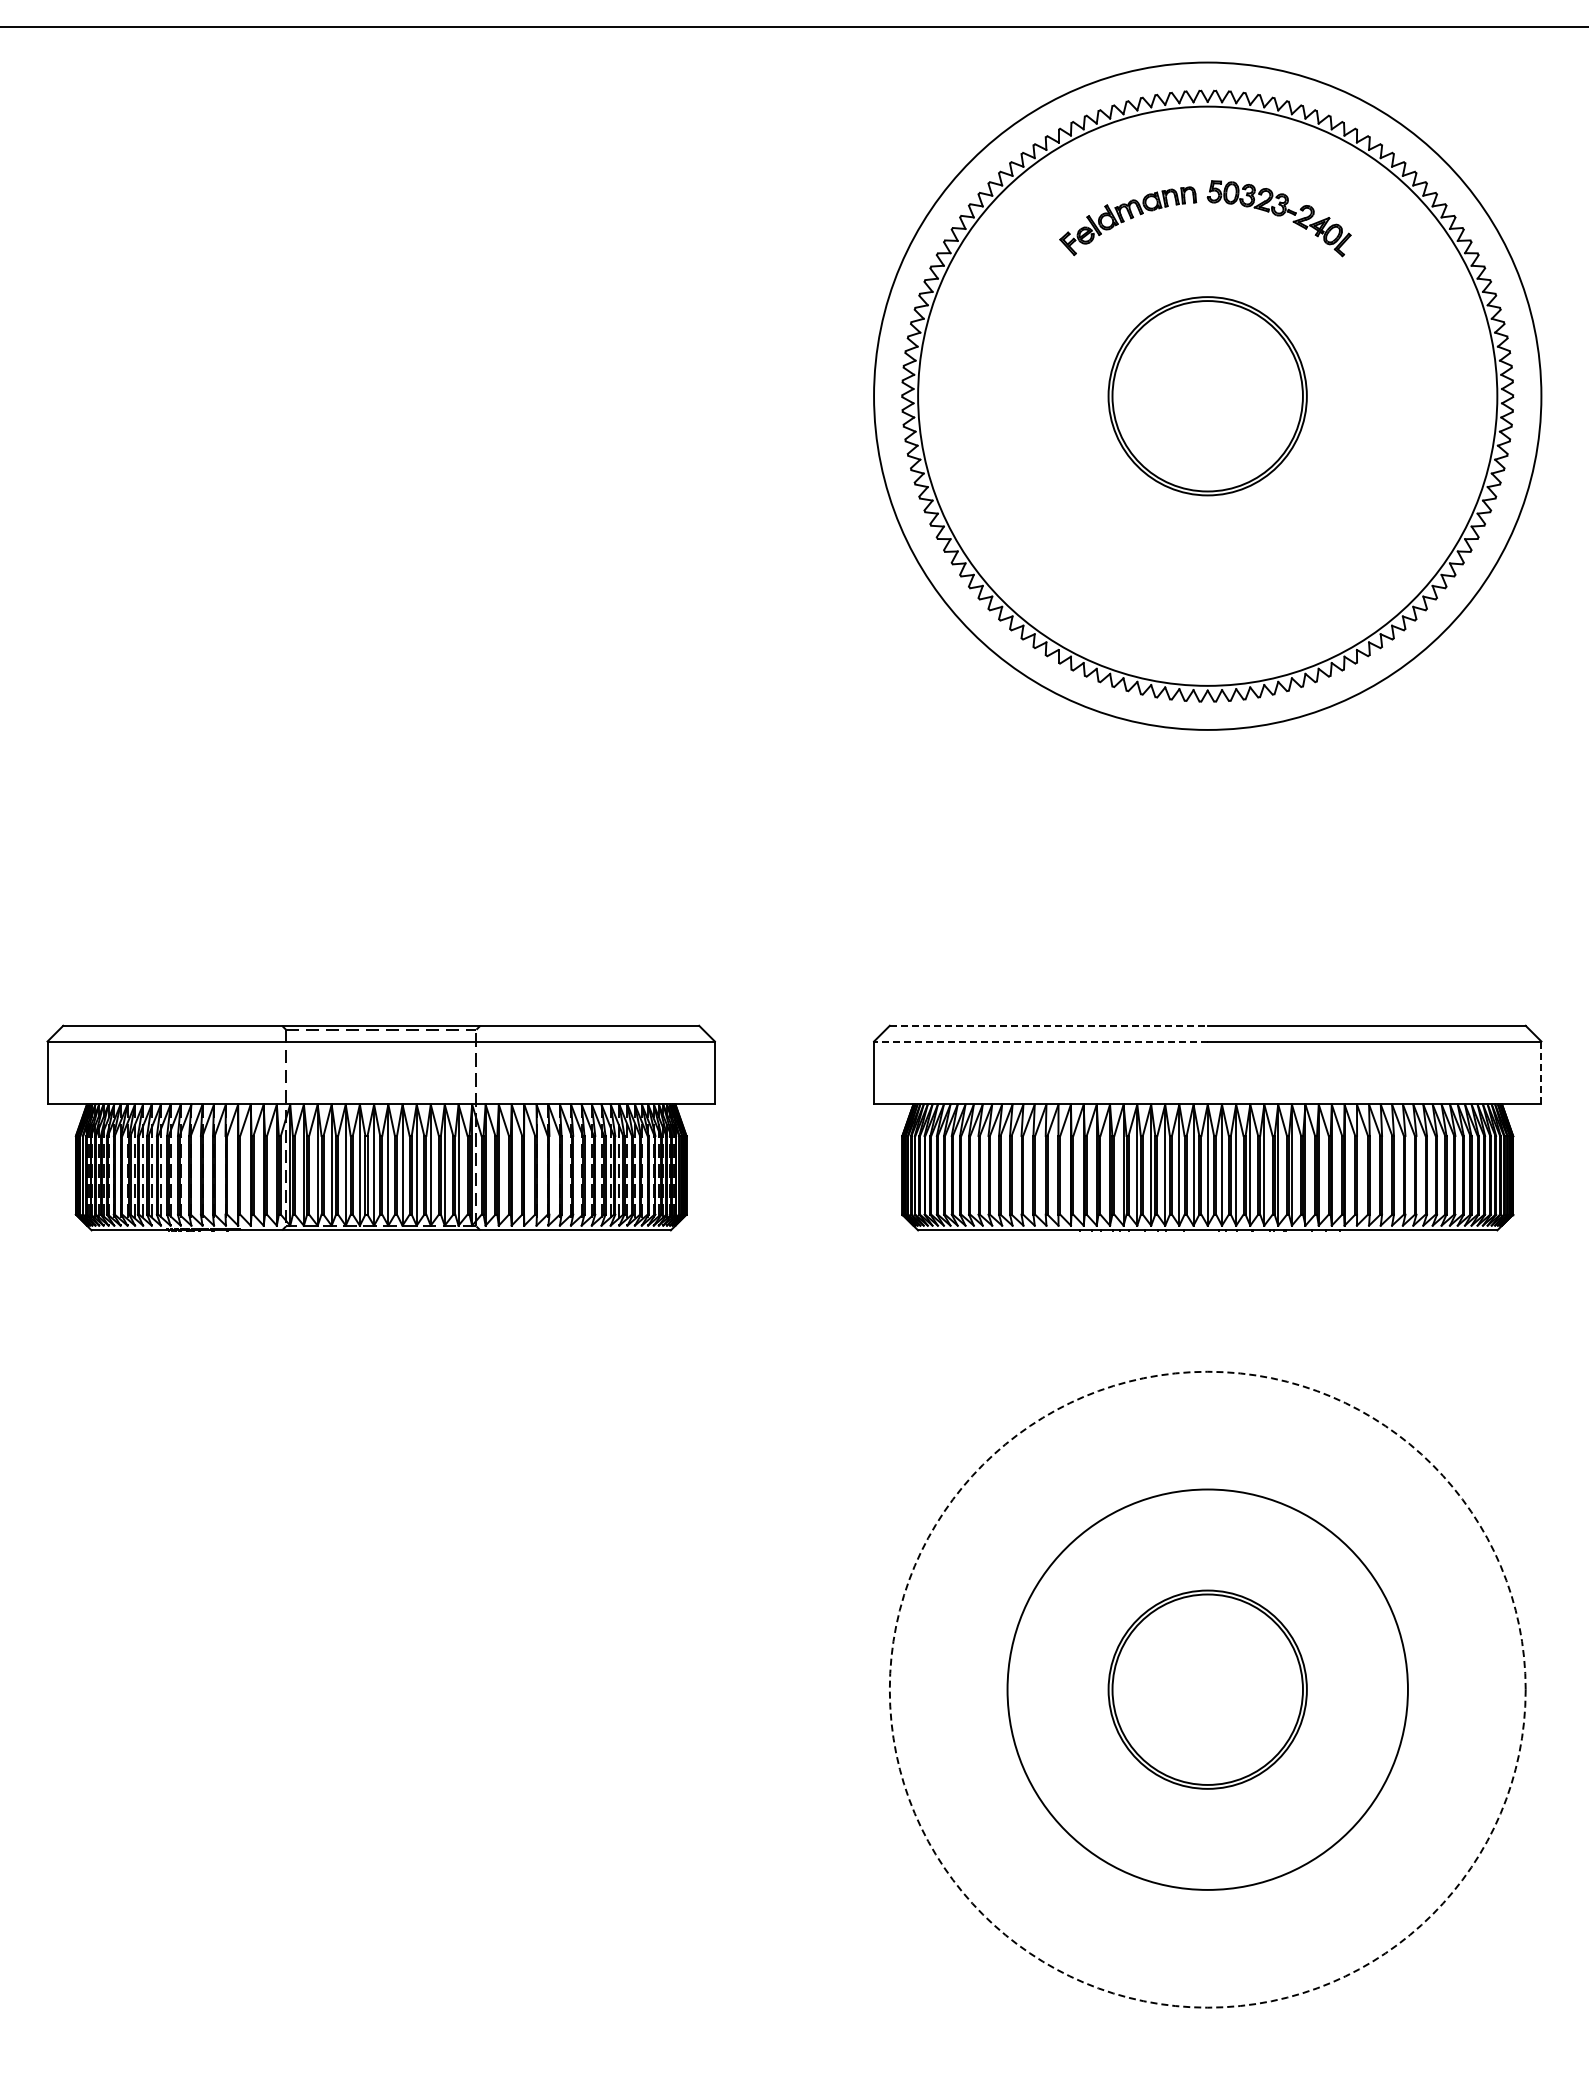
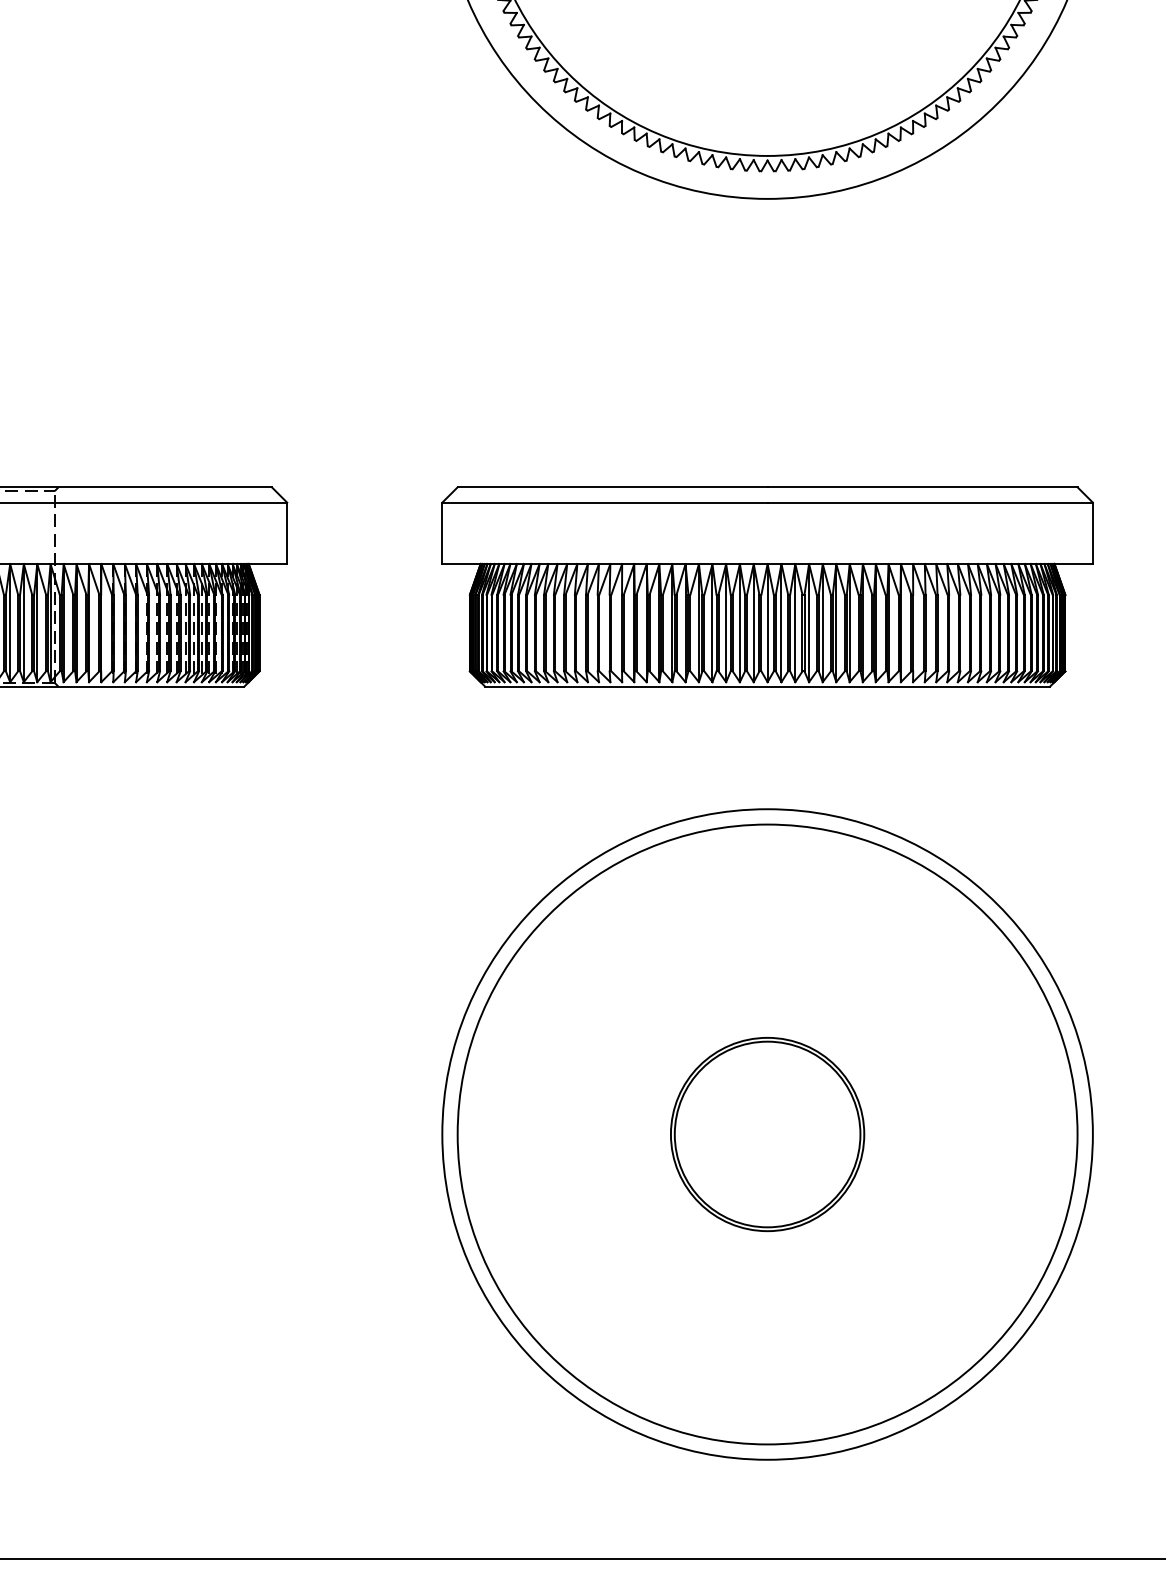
line: (1048, 1025) -> (612, 487), dashed -> solid
line: (1040, 1041) -> (604, 502), dashed -> solid
line: (1541, 1072) -> (1092, 532), dashed -> solid
circle: (1207, 1689) -> (767, 1134), dashed -> solid
circle: (1207, 1689) -> (767, 1134), size x1.67

